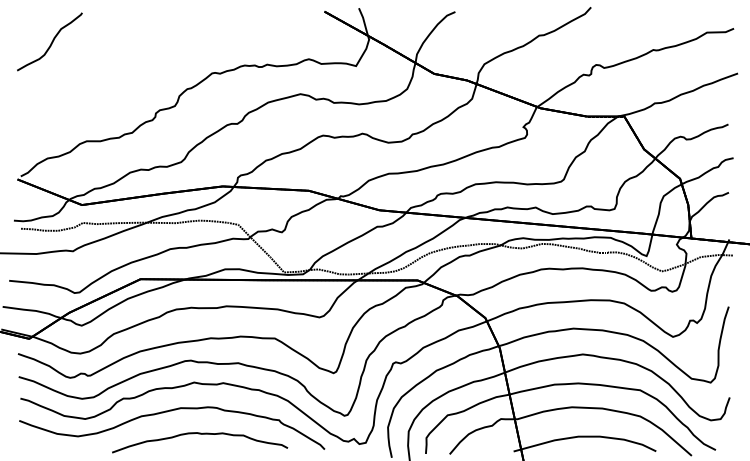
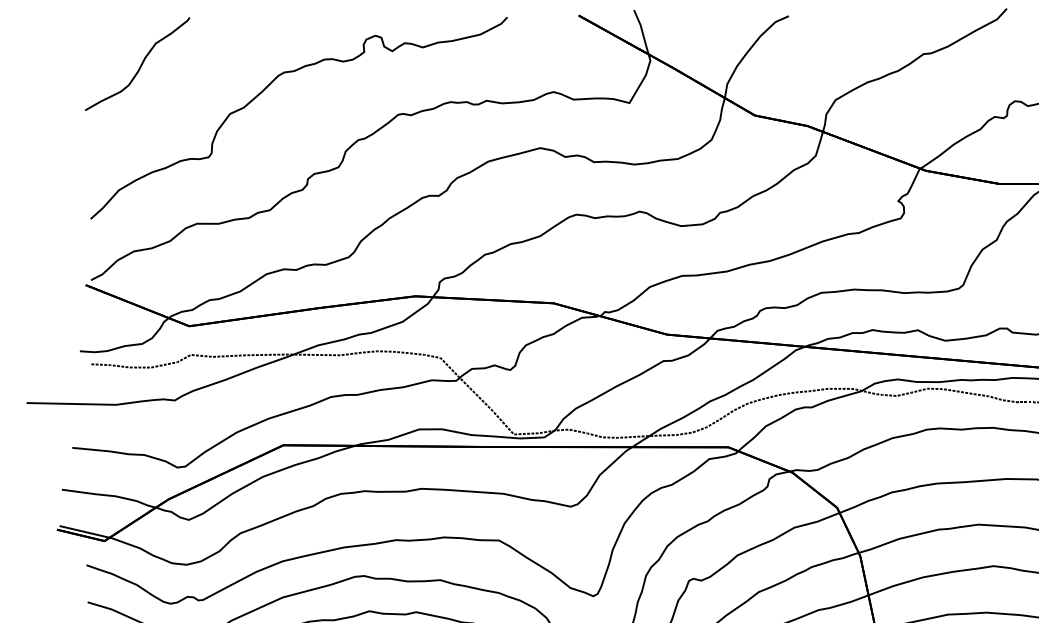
part: (131, 56) -> (268, 87), added

